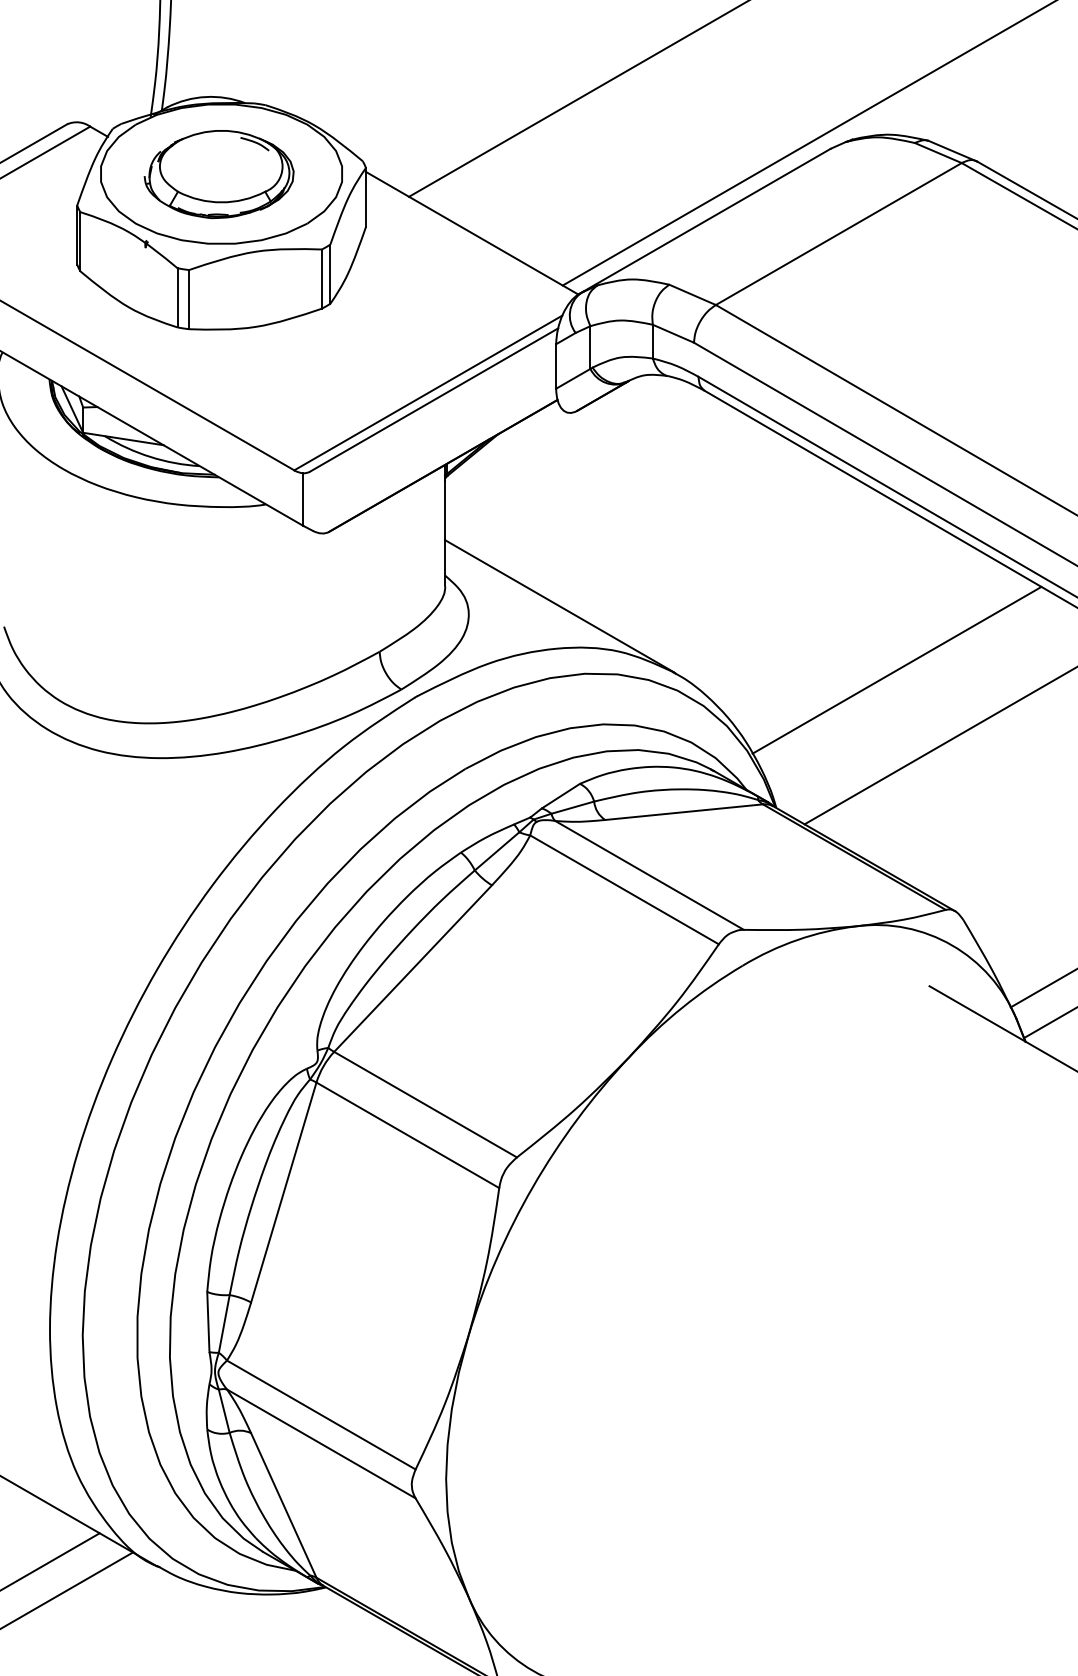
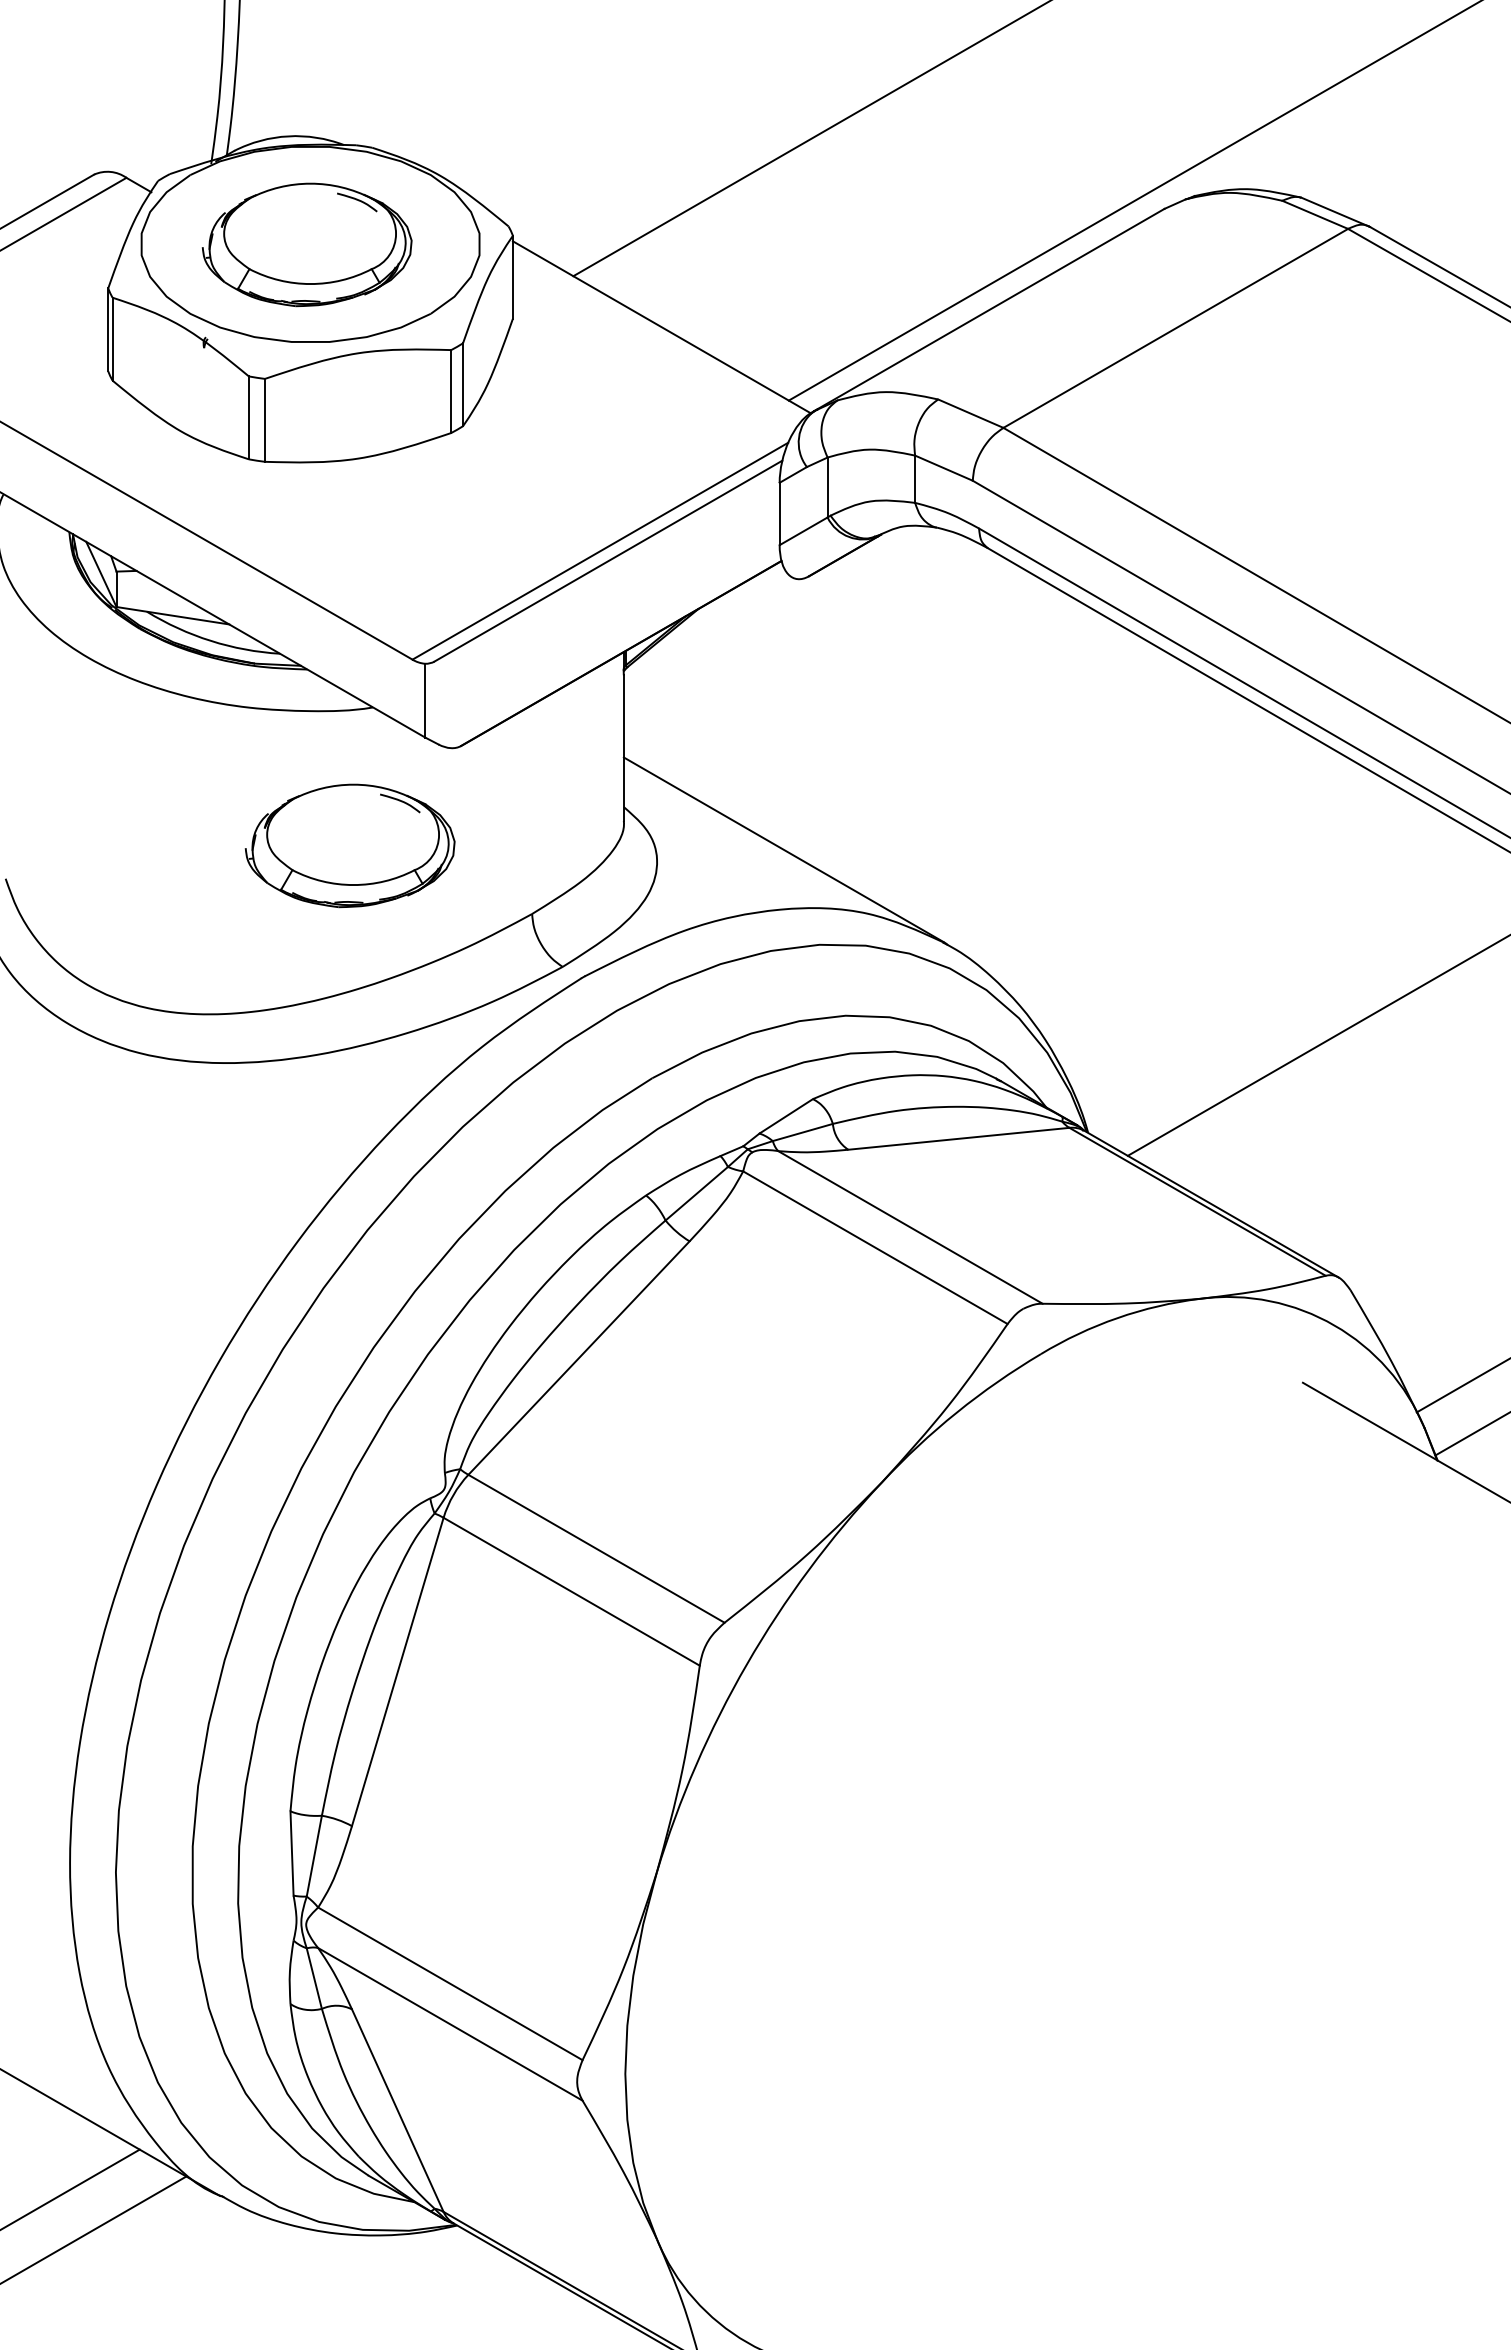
part: (249, 602) -> (349, 845), added
line: (896, 669) -> (1256, 939), removed

